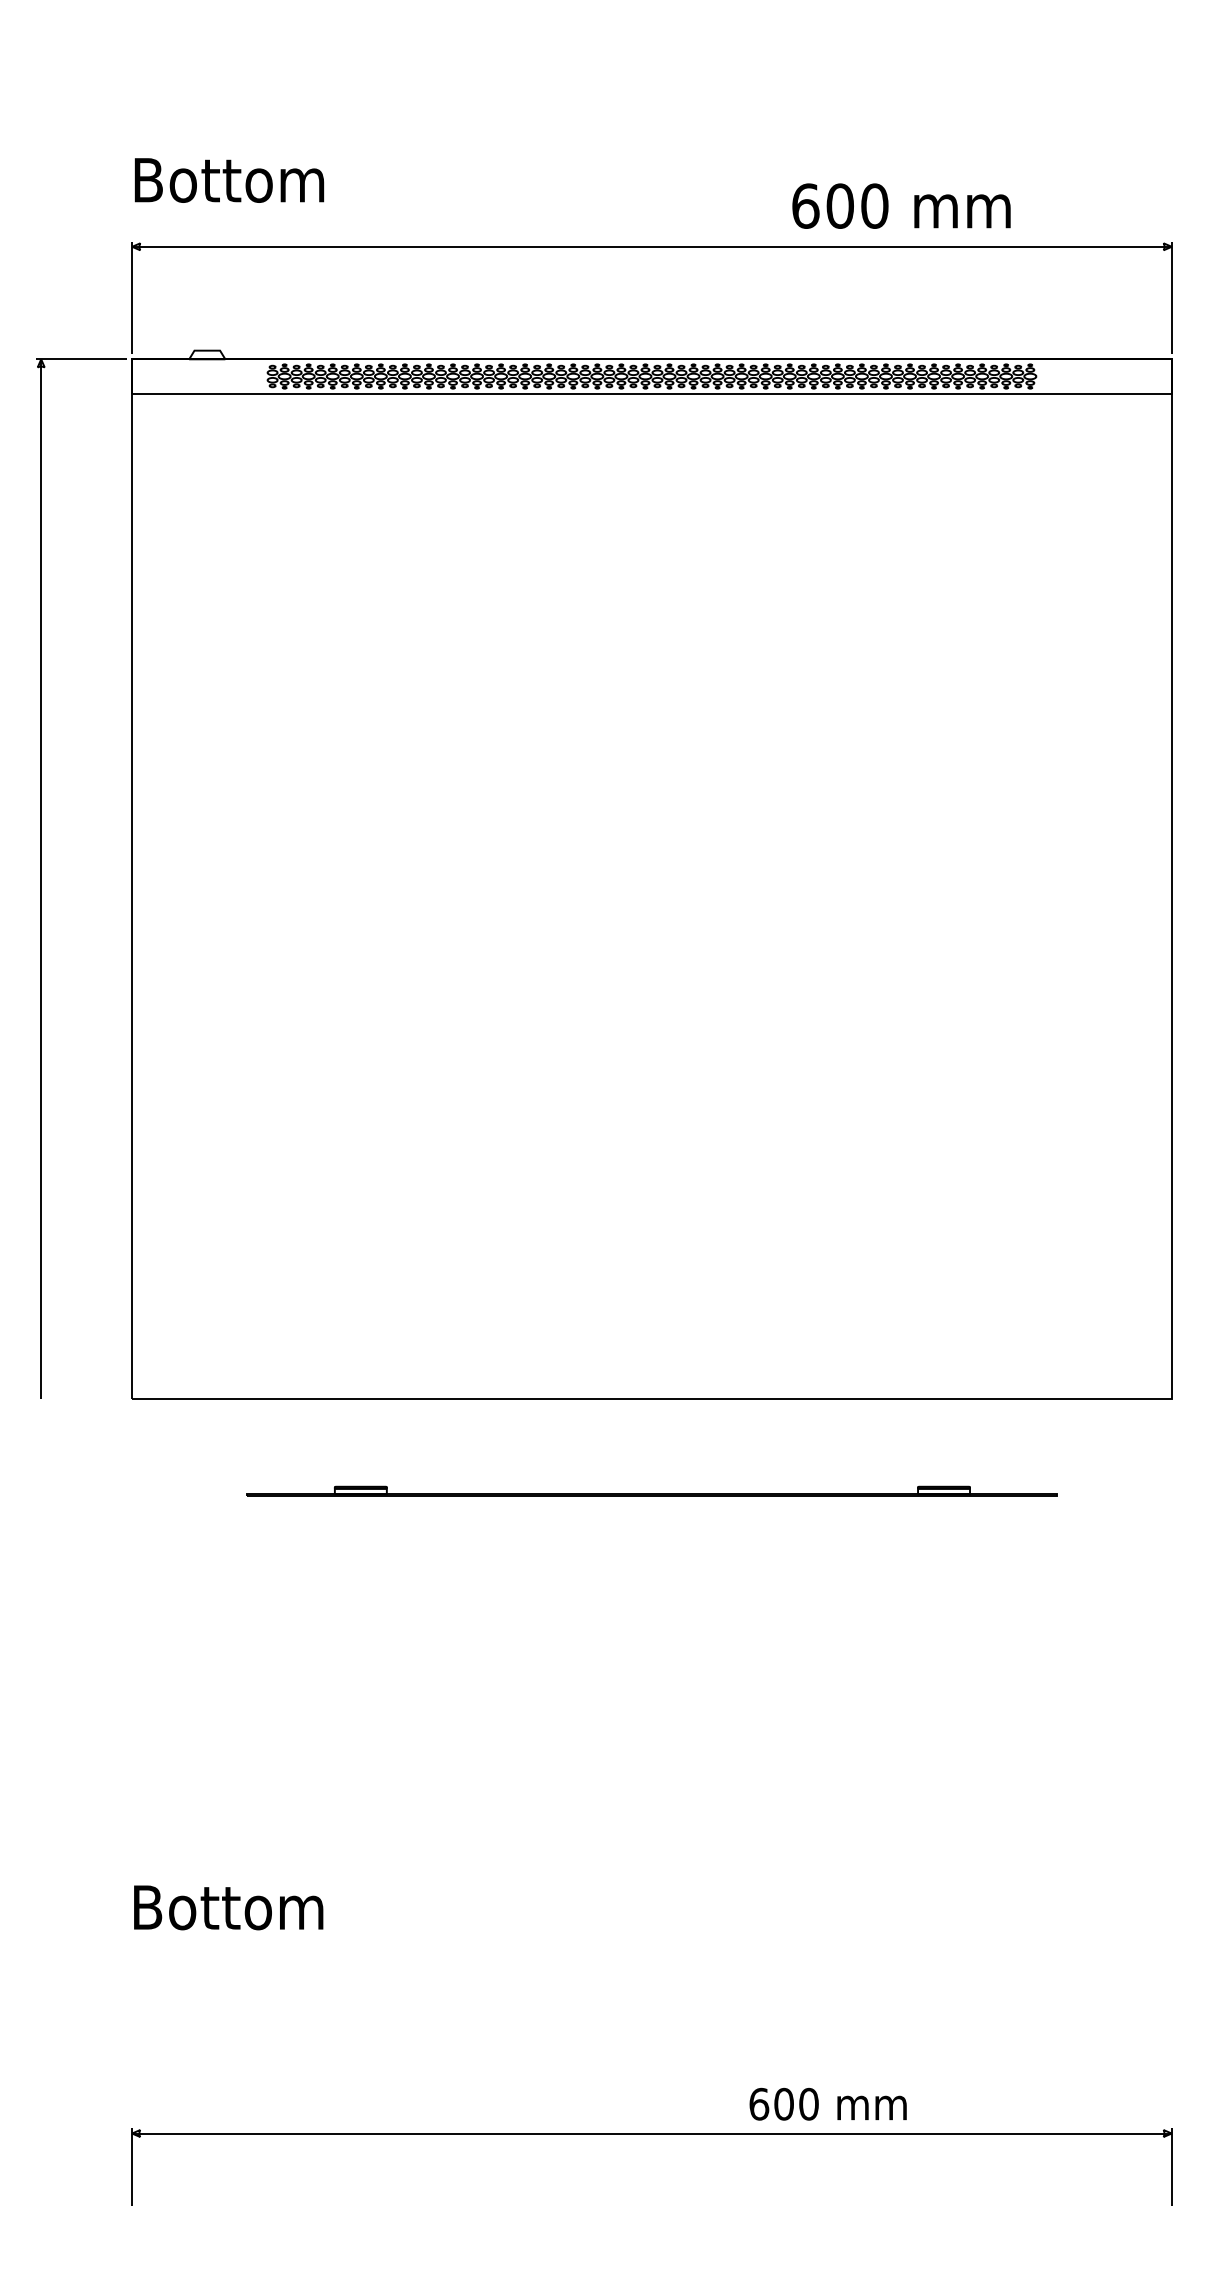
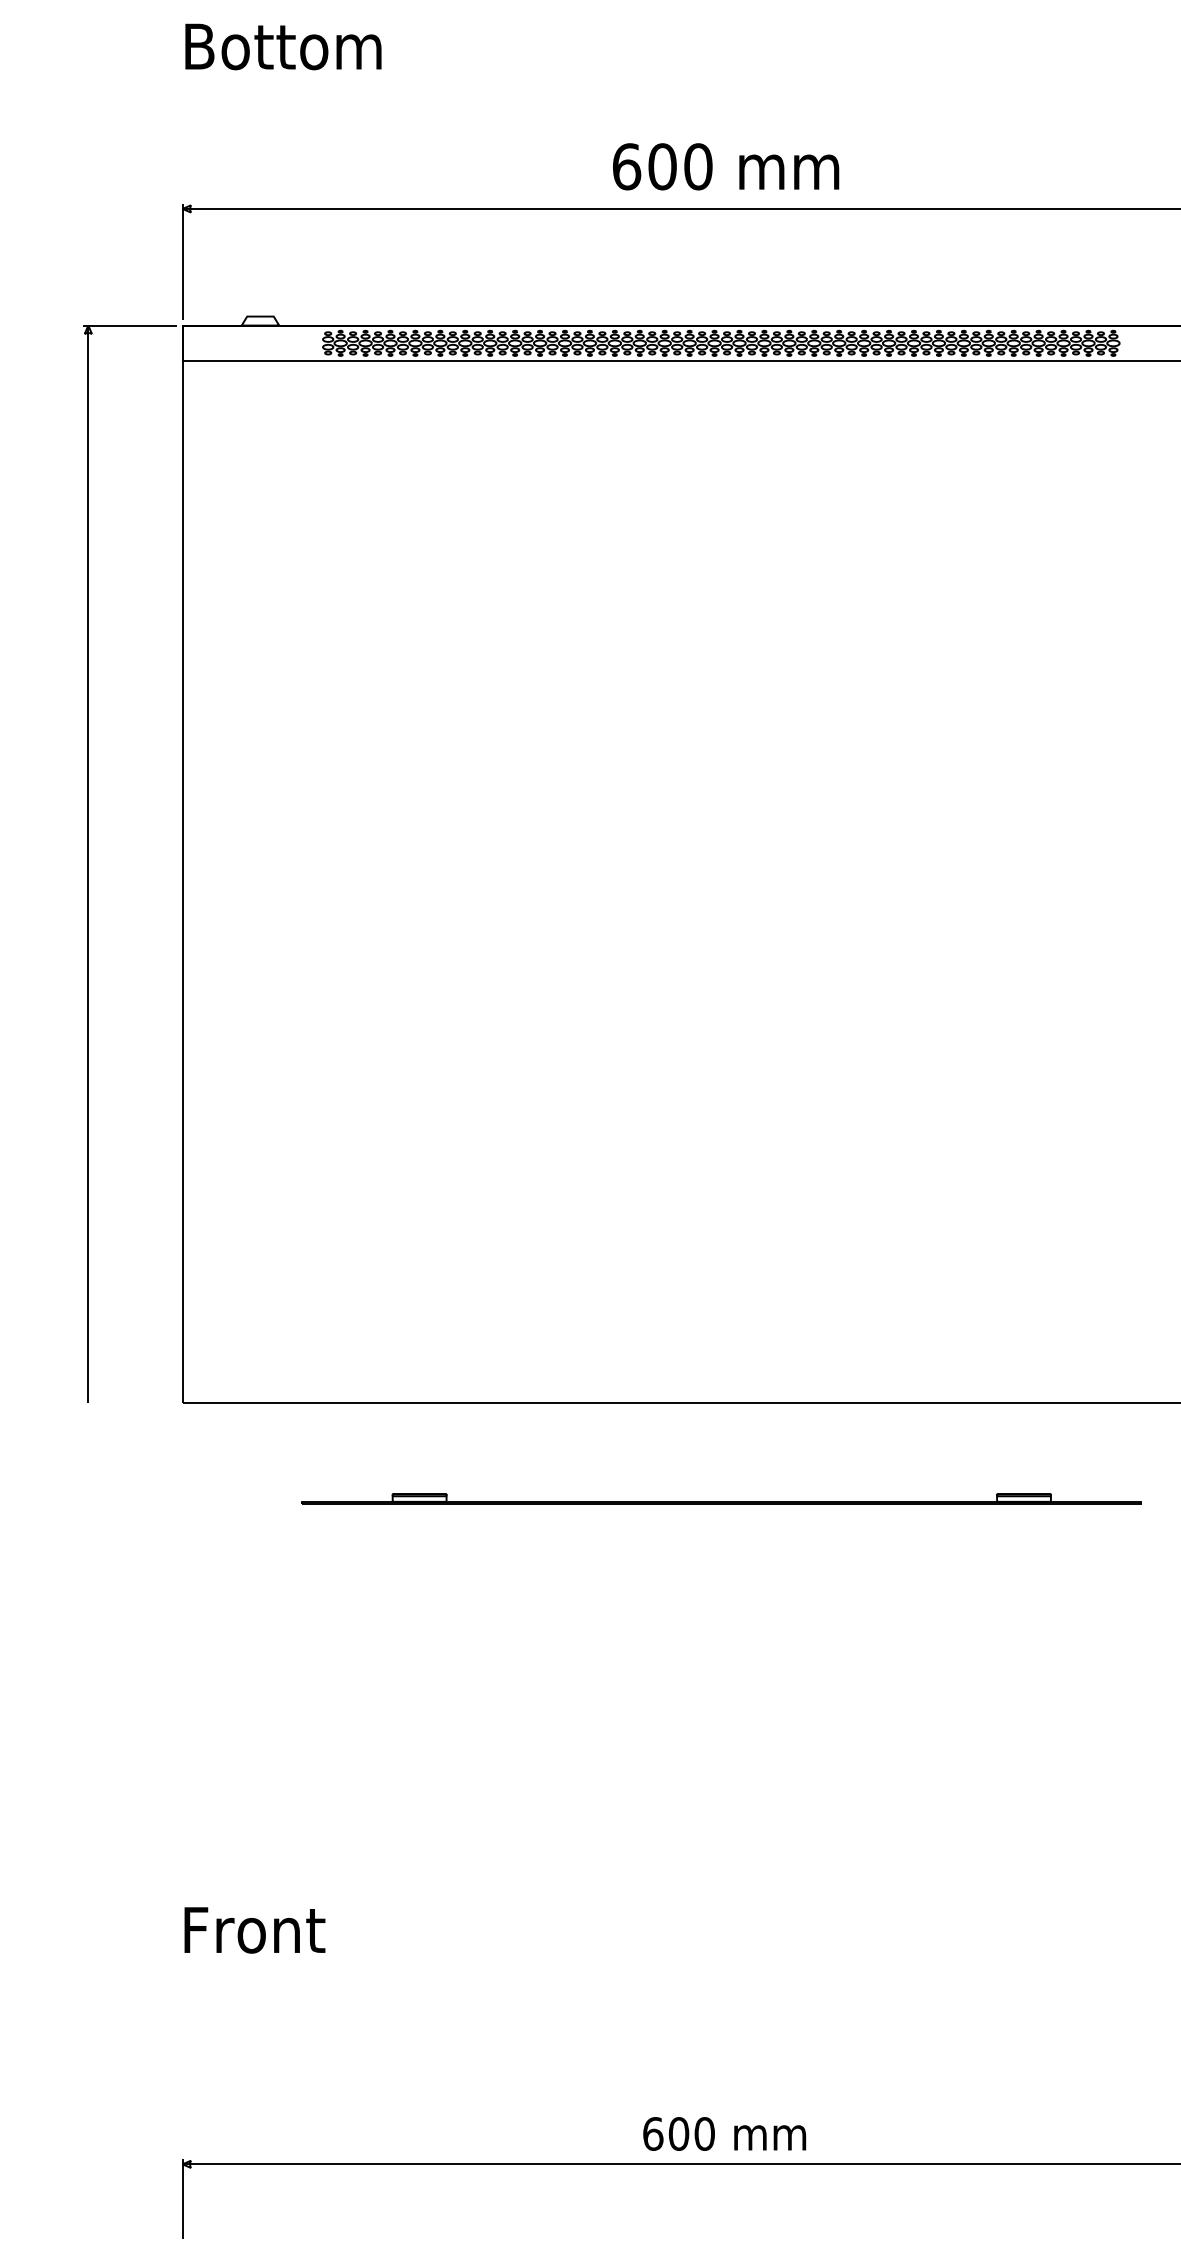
text: (229, 180) -> (283, 46), moved
text: (901, 205) -> (726, 166), moved
text: (231, 1907) -> (285, 1930), Bottom -> Front
text: (827, 2103) -> (723, 2133), moved

